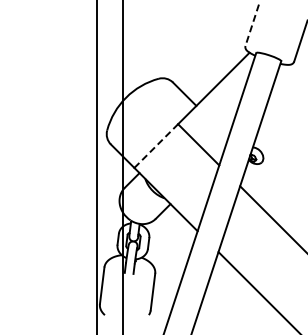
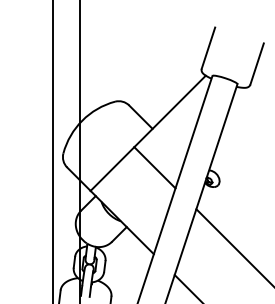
line: (252, 25) -> (208, 48), dashed -> solid
line: (156, 146) -> (112, 169), dashed -> solid

